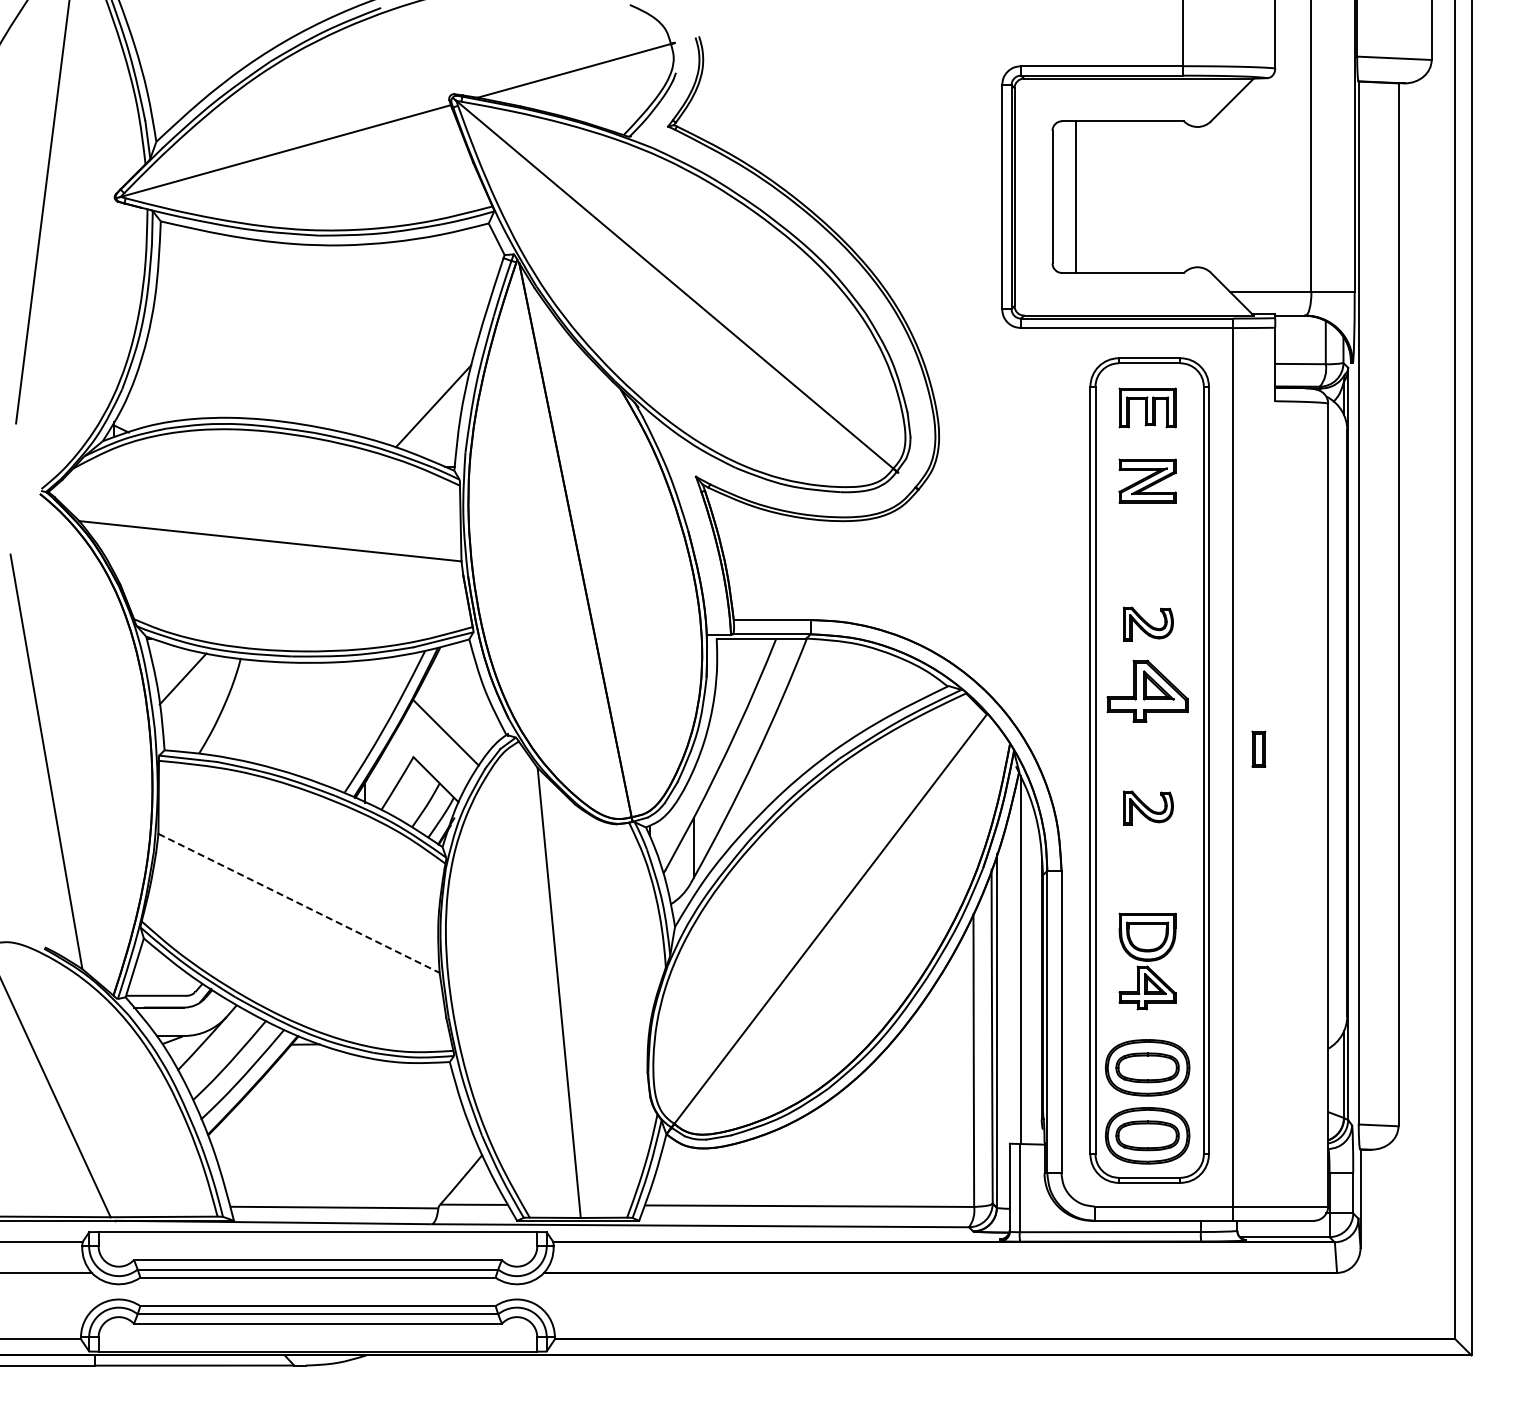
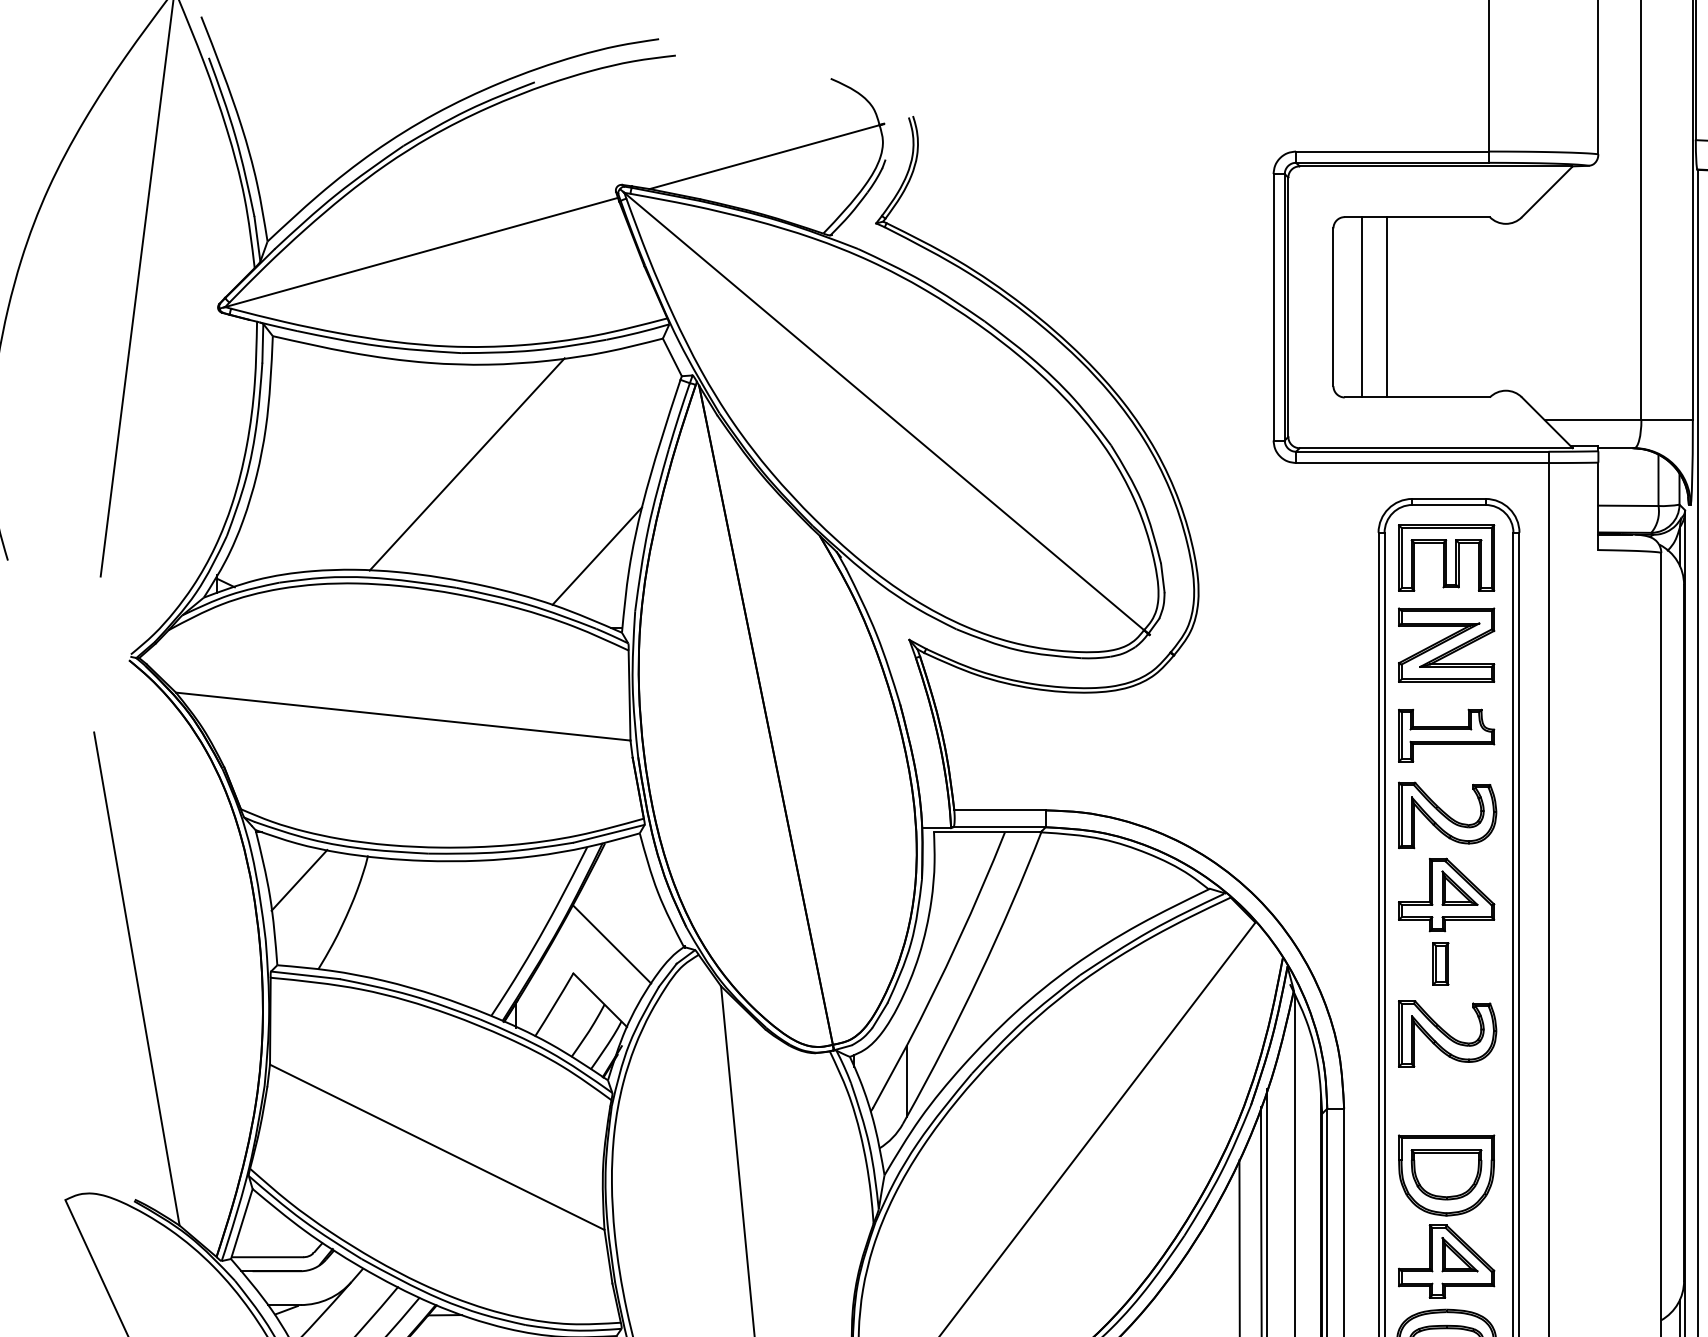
line: (1097, 196) -> (1386, 306), added
line: (324, 329) -> (467, 464), added
part: (1147, 407) -> (1446, 557), size x1.43
part: (1147, 481) -> (1446, 645), size x1.43
part: (1147, 557) -> (1446, 735), added
part: (1148, 623) -> (1447, 814), size x1.67
part: (1258, 748) -> (1440, 963), moved
part: (1148, 807) -> (1447, 1033), size x1.67
line: (299, 903) -> (437, 1147), dashed -> solid
part: (1147, 961) -> (1446, 1216), size x1.43

